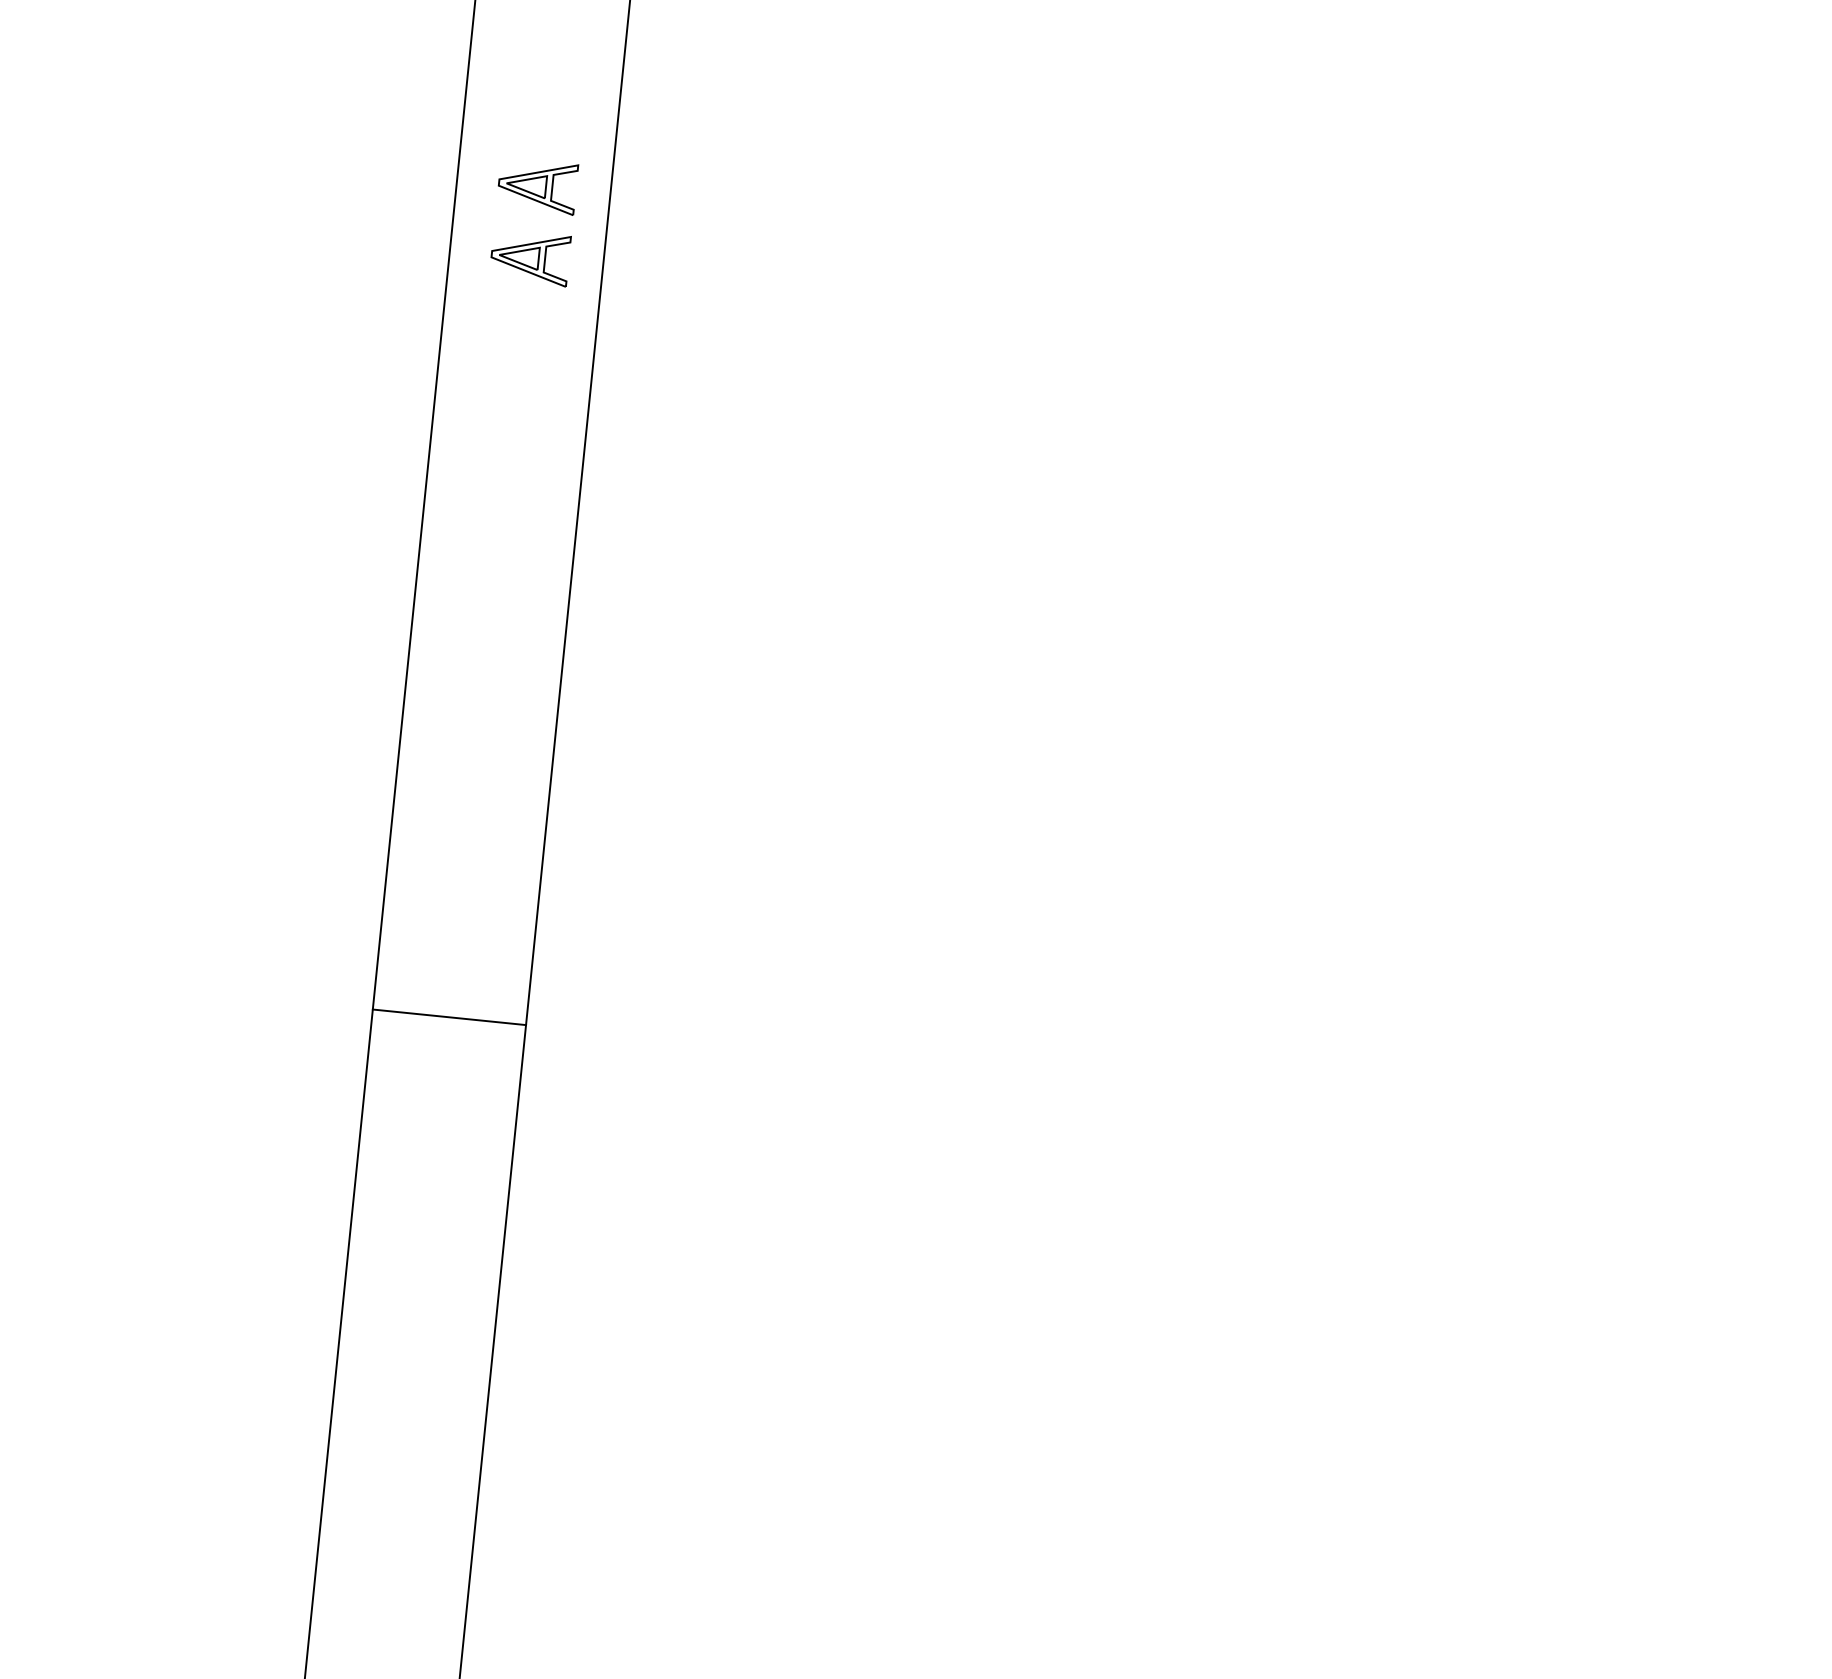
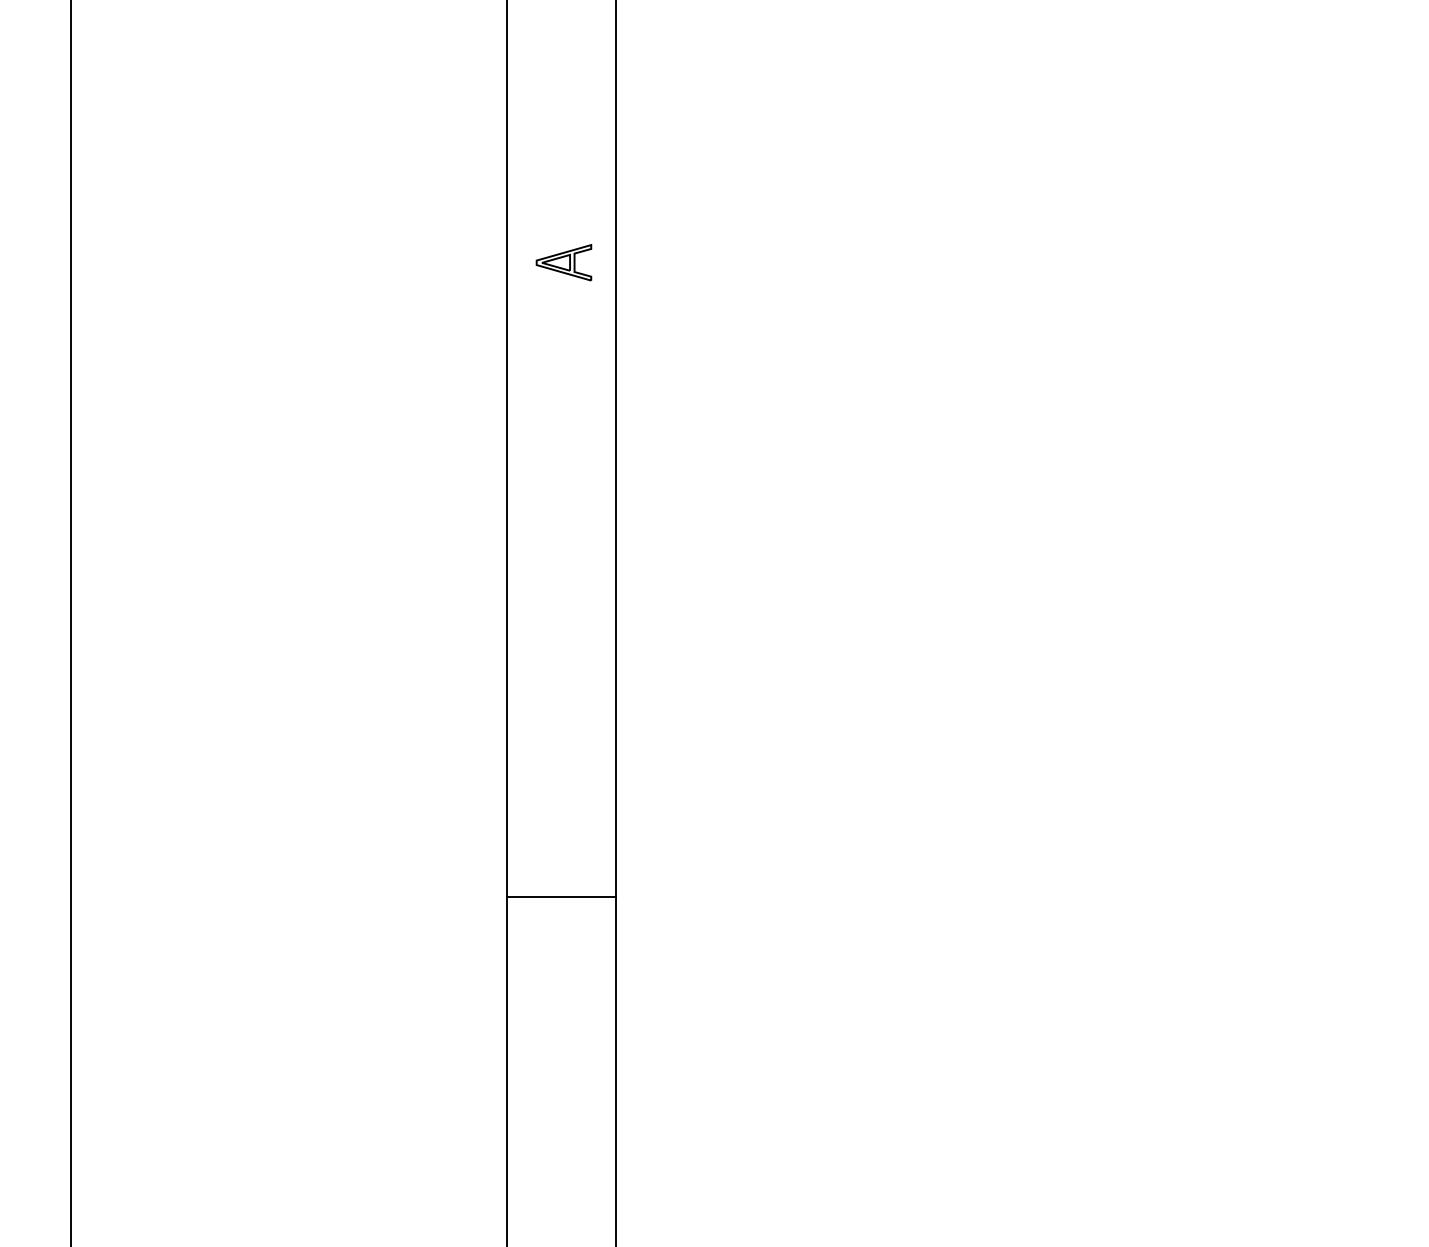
part: (529, 257) -> (563, 313), removed
line: (448, 1016) -> (560, 896), moved

